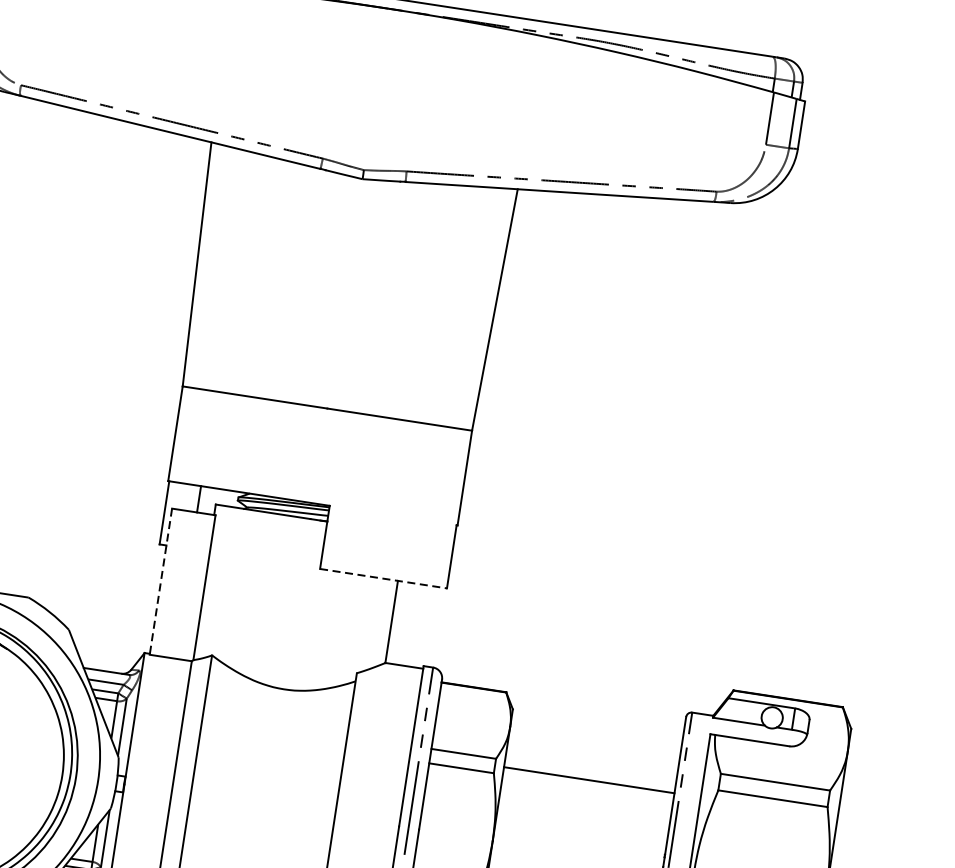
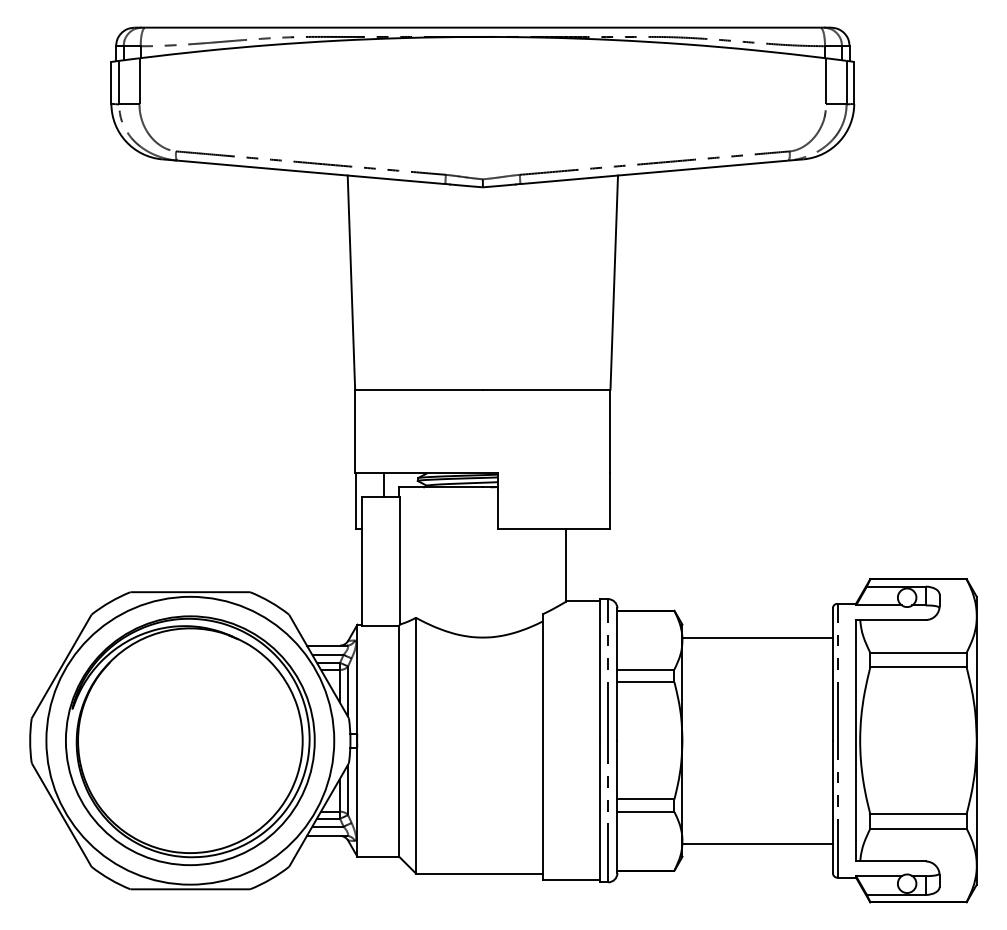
line: (383, 579) -> (553, 529), dashed -> solid
line: (161, 582) -> (362, 561), dashed -> solid
line: (589, 779) -> (757, 637), moved

